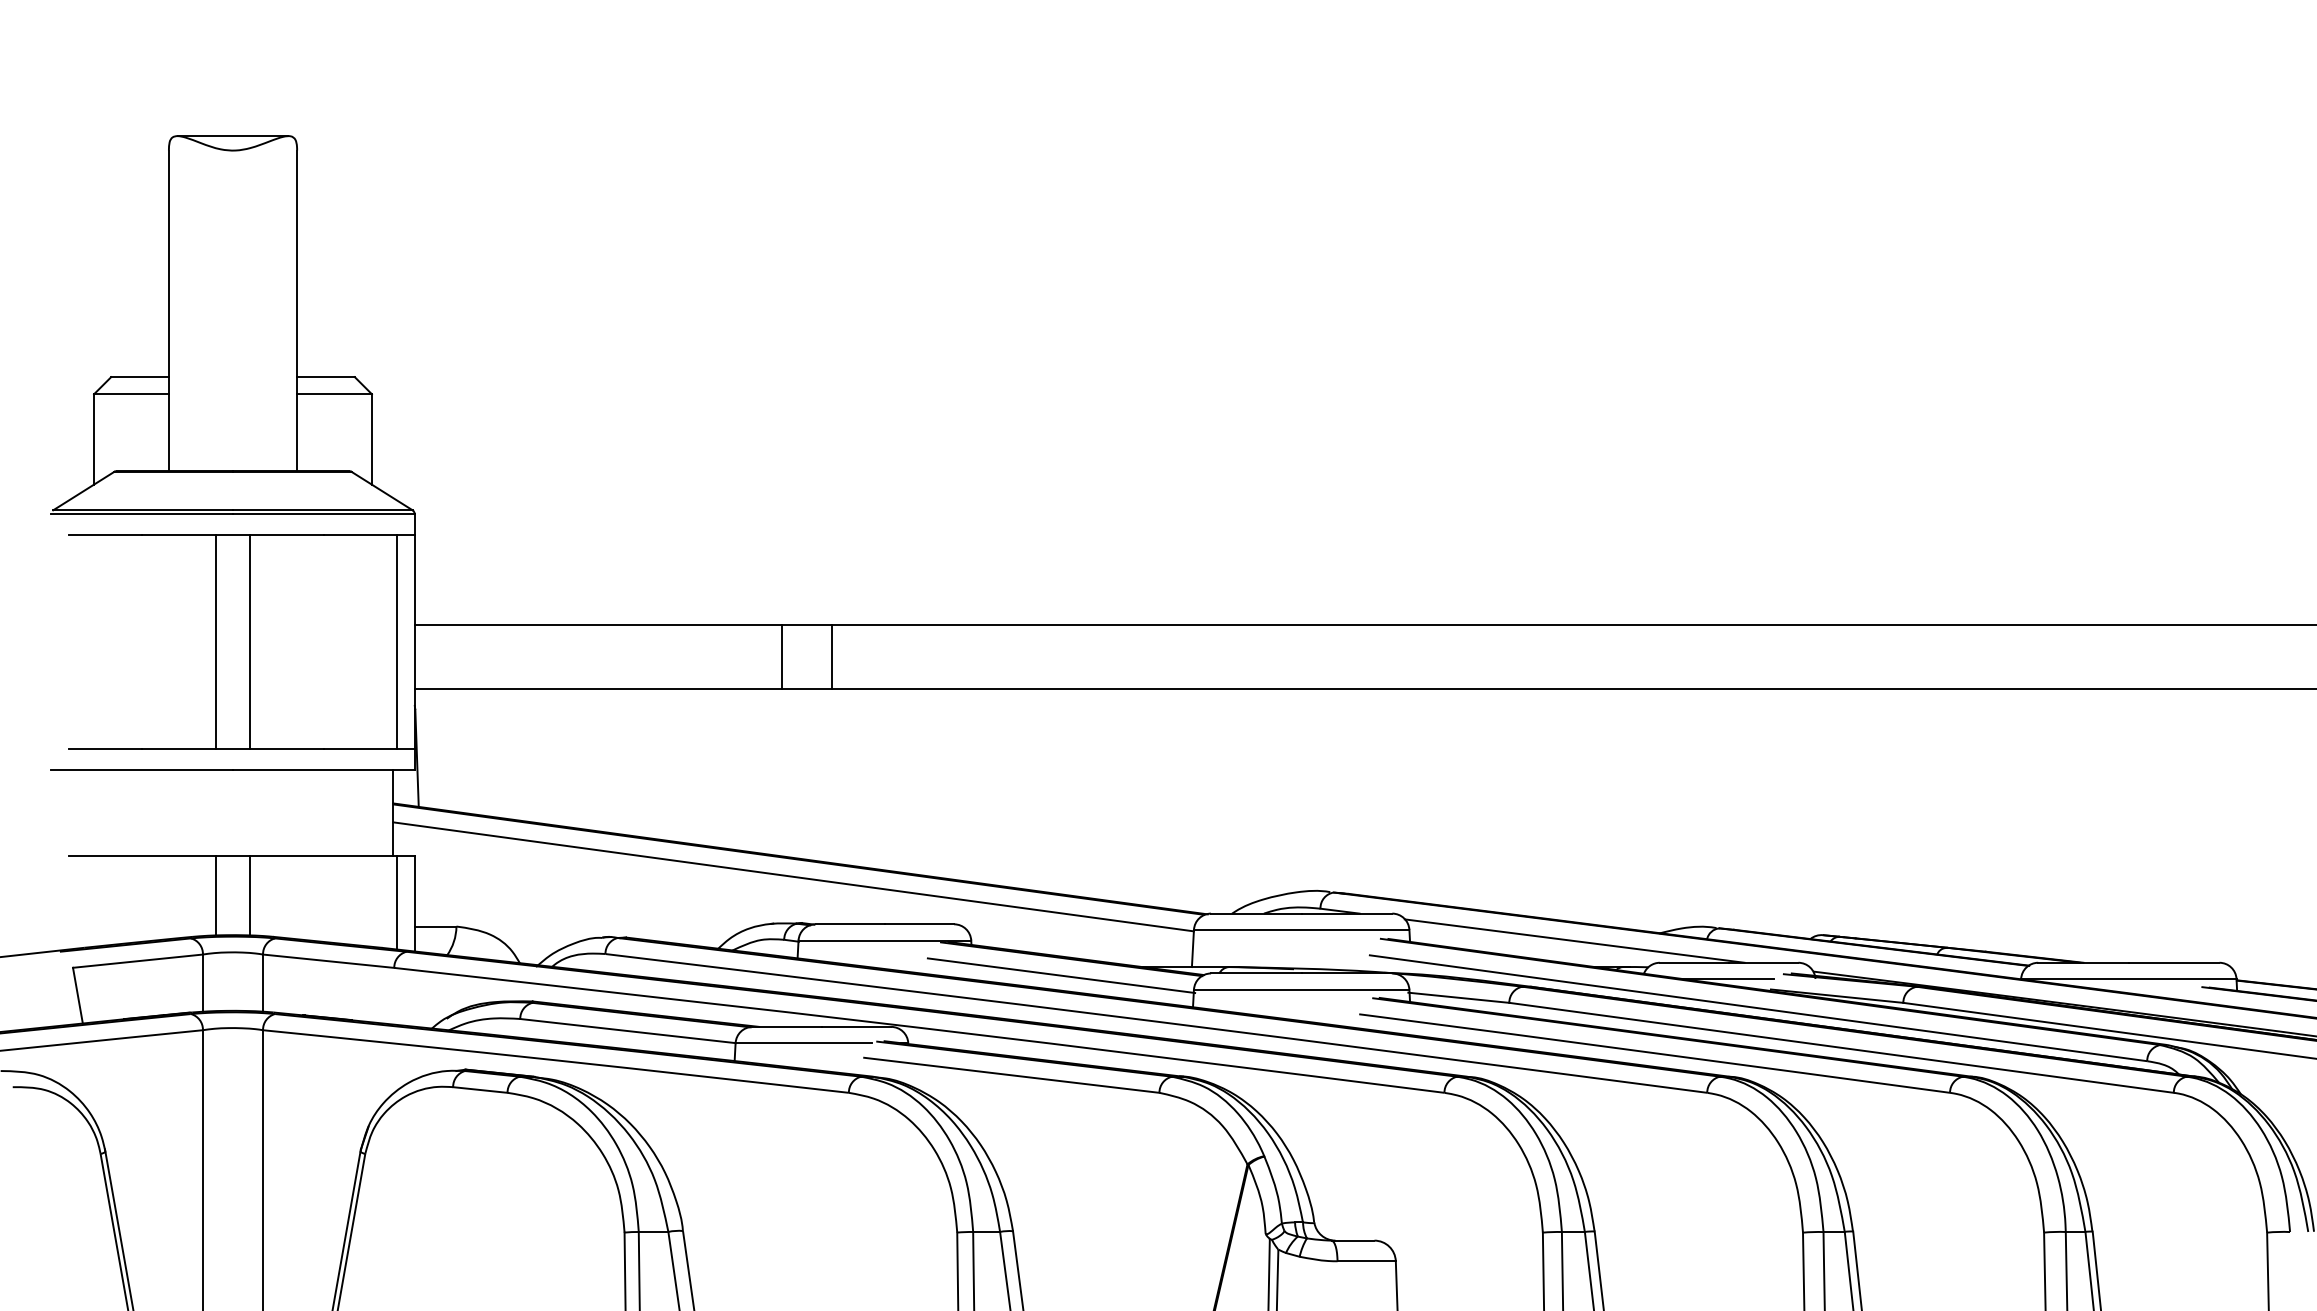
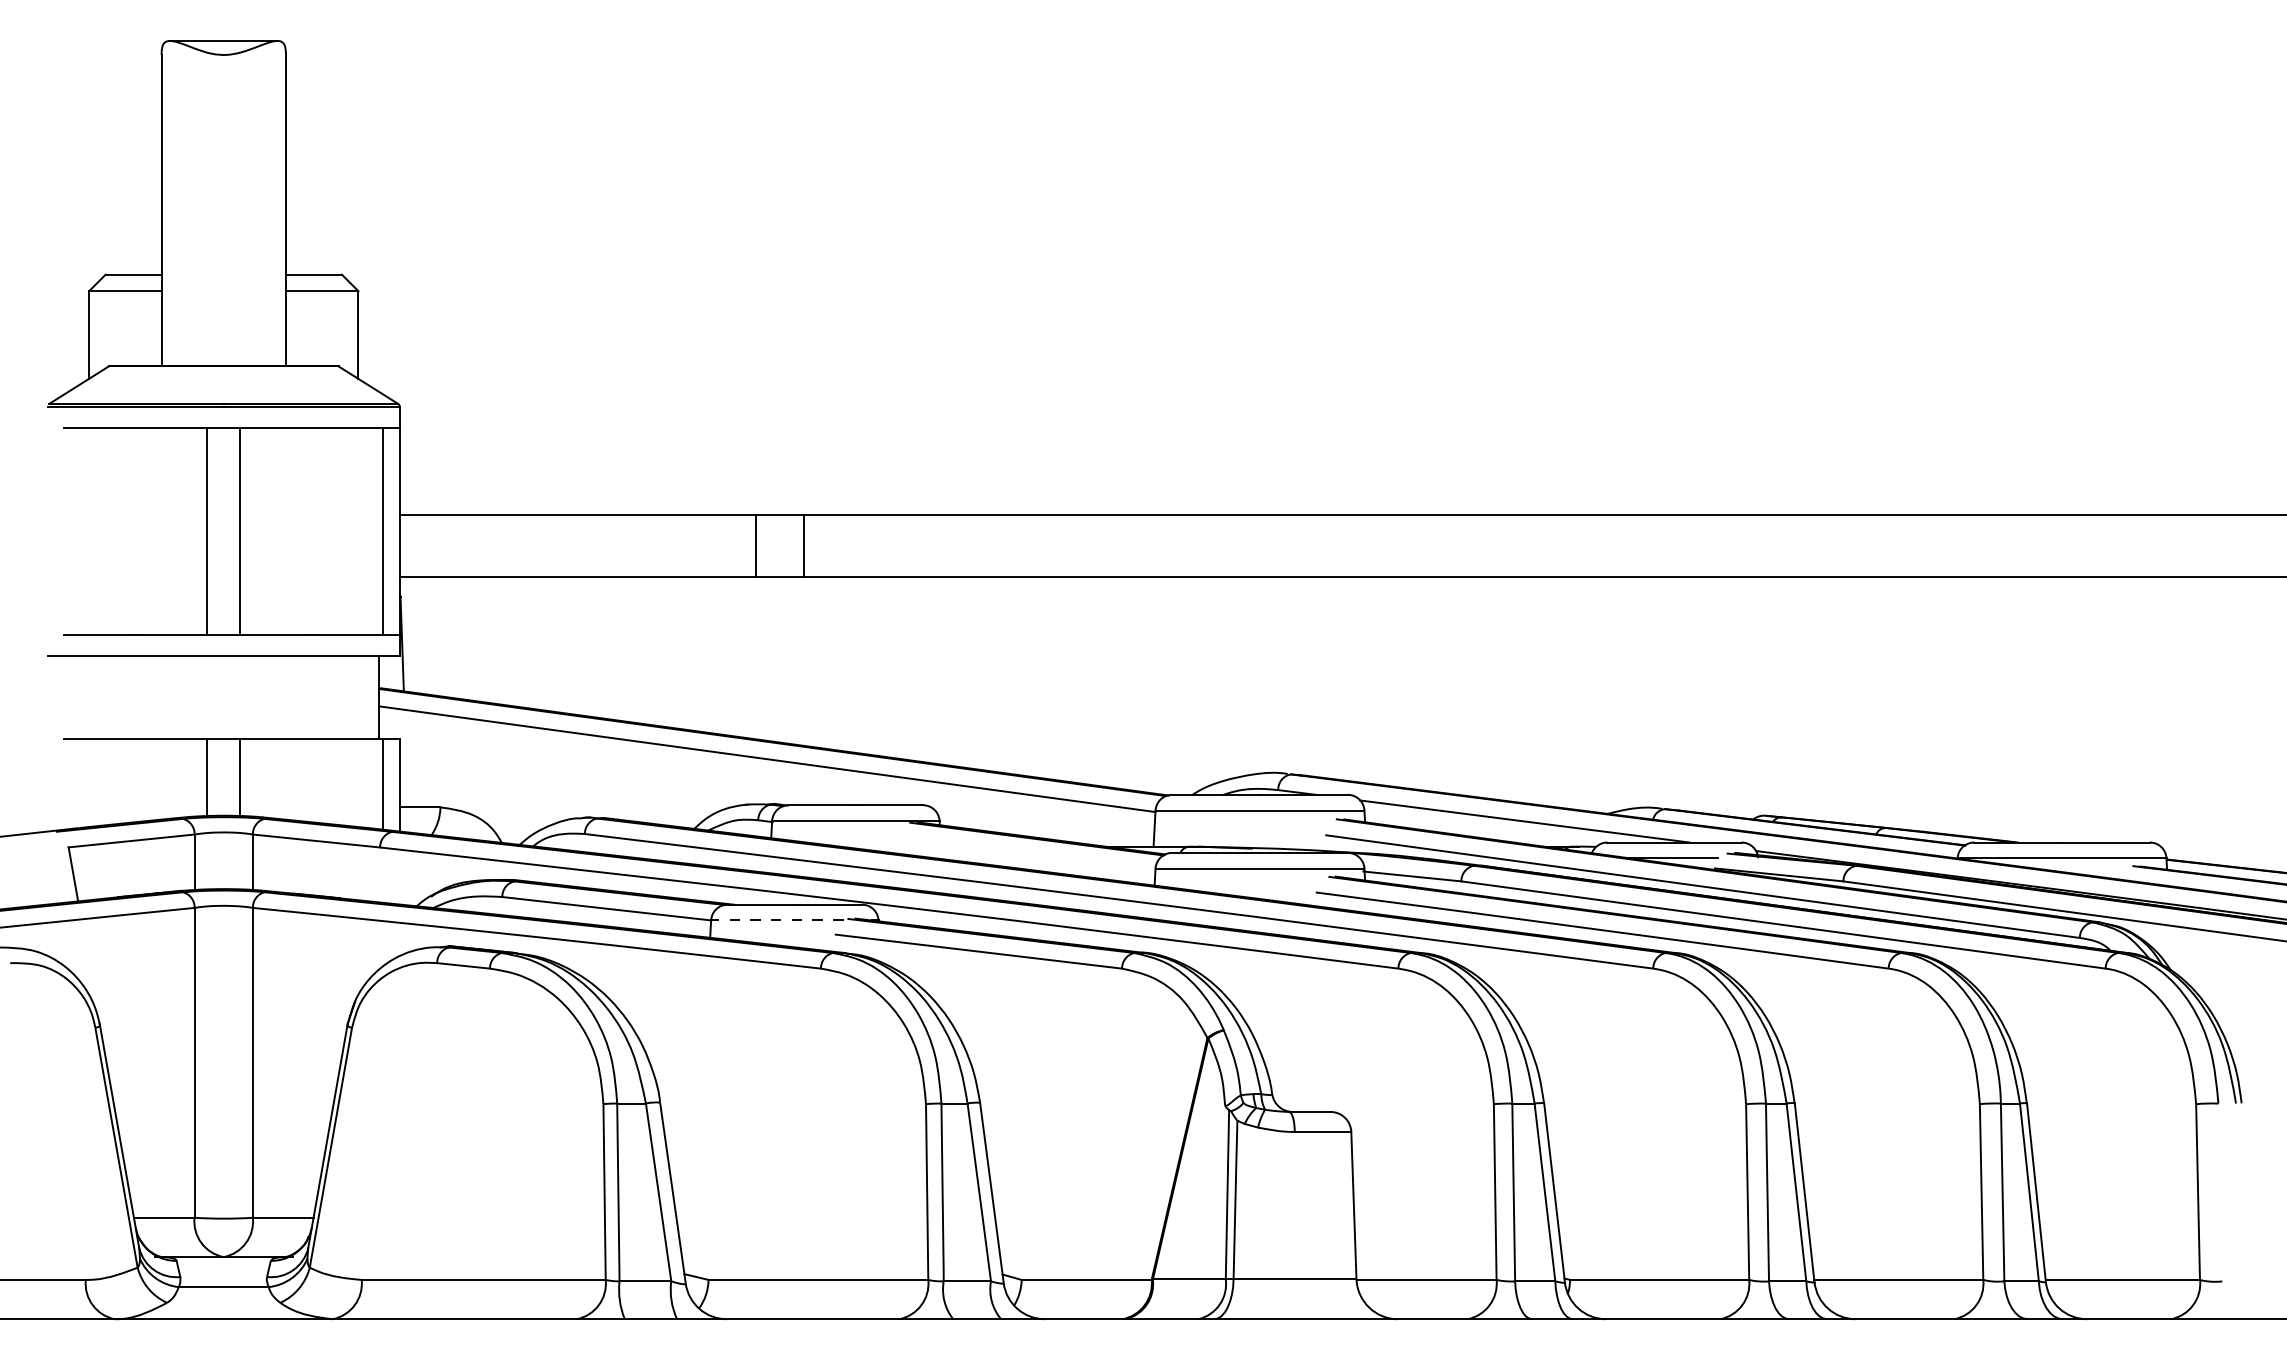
line: (1060, 975) -> (1026, 854), removed
line: (803, 1043) -> (776, 920), solid -> dashed

